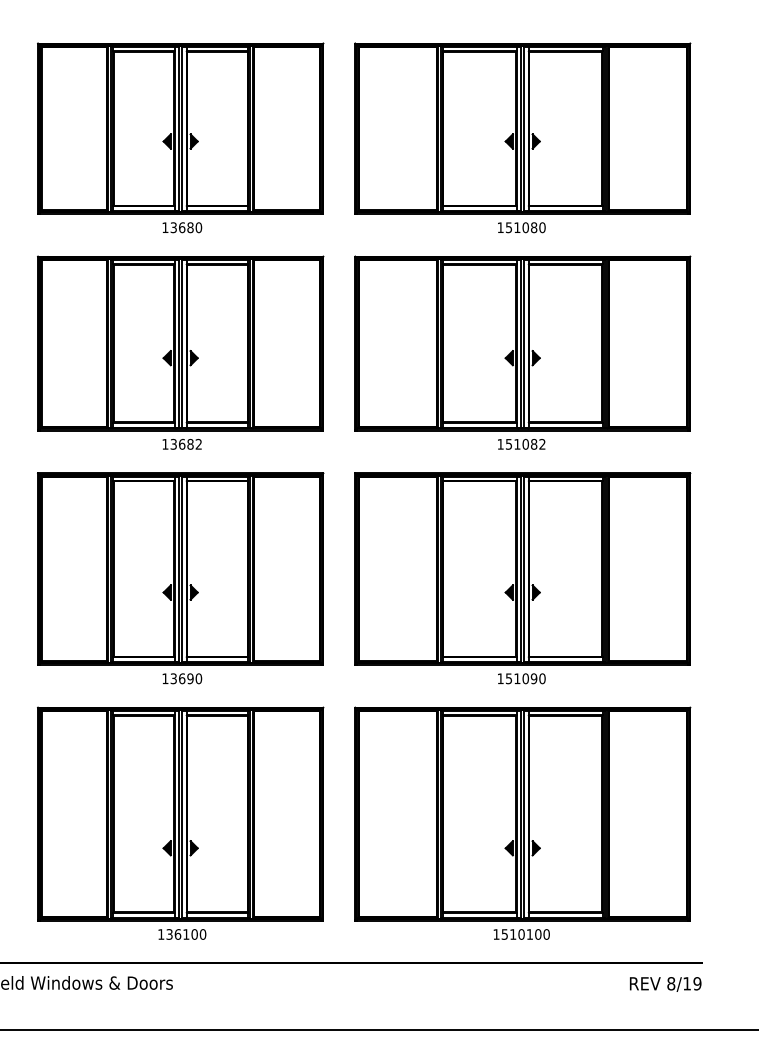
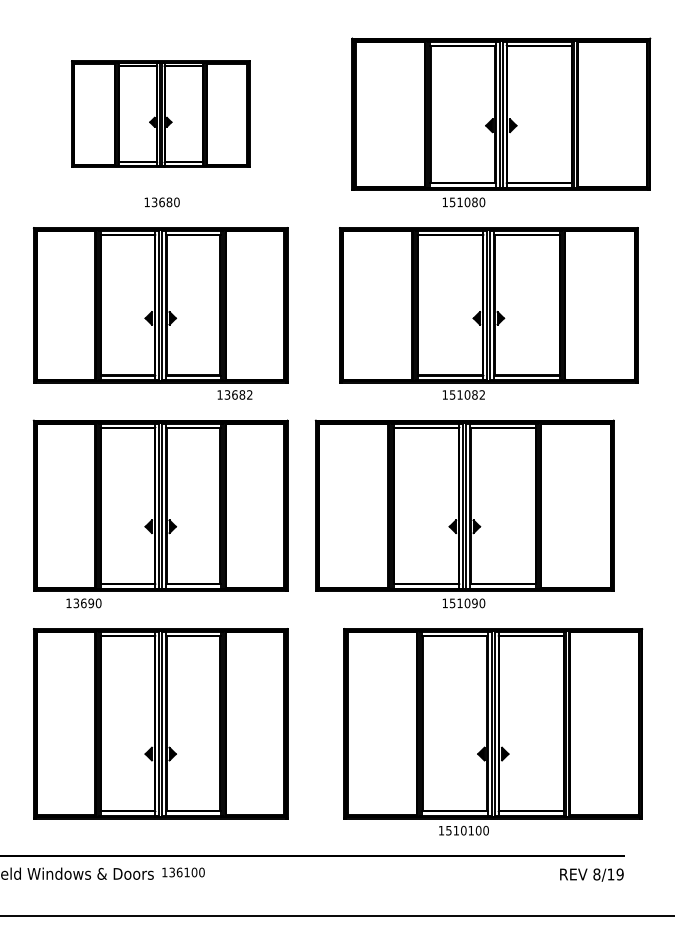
part: (180, 128) -> (160, 114), size x0.7
part: (522, 128) -> (501, 114), moved
part: (522, 343) -> (488, 305), moved
text: (181, 444) -> (234, 395), moved
text: (182, 678) -> (84, 603), moved
part: (522, 813) -> (493, 723), moved
text: (182, 934) -> (183, 872), moved

